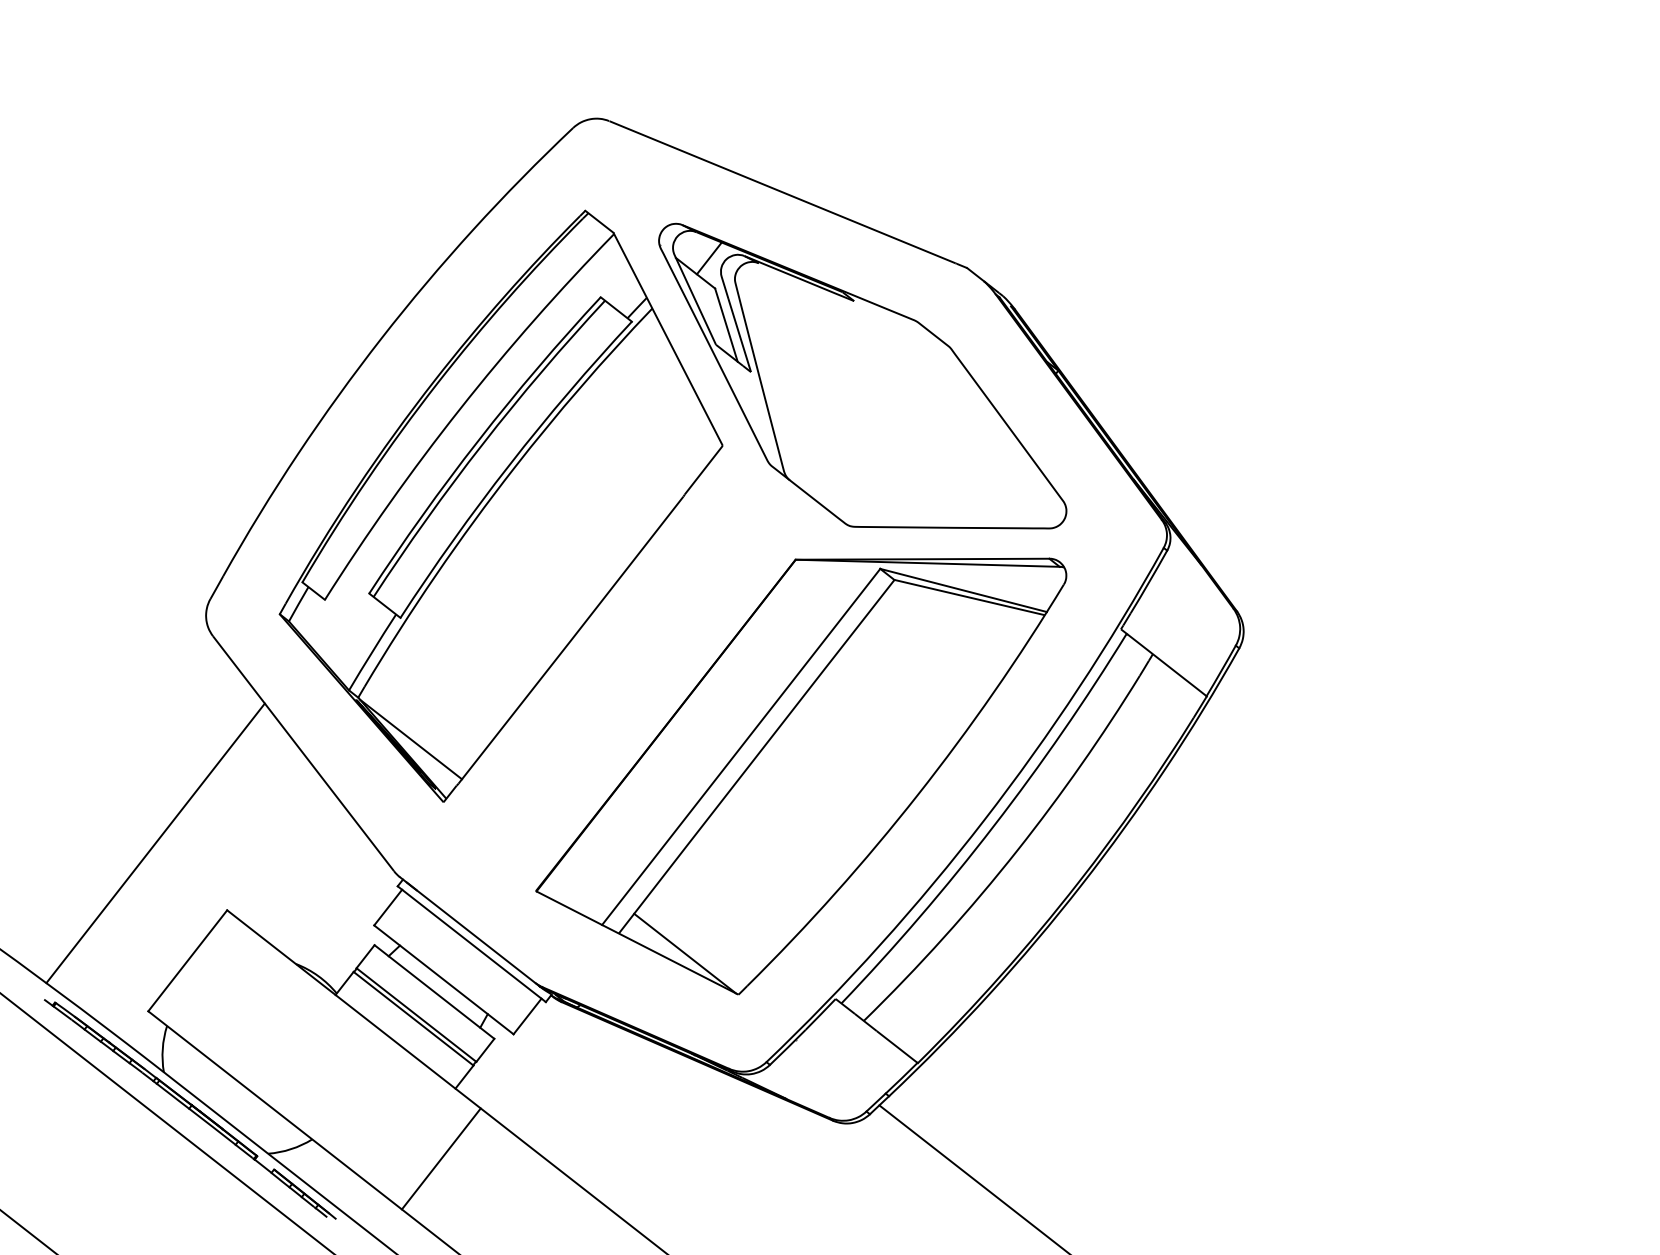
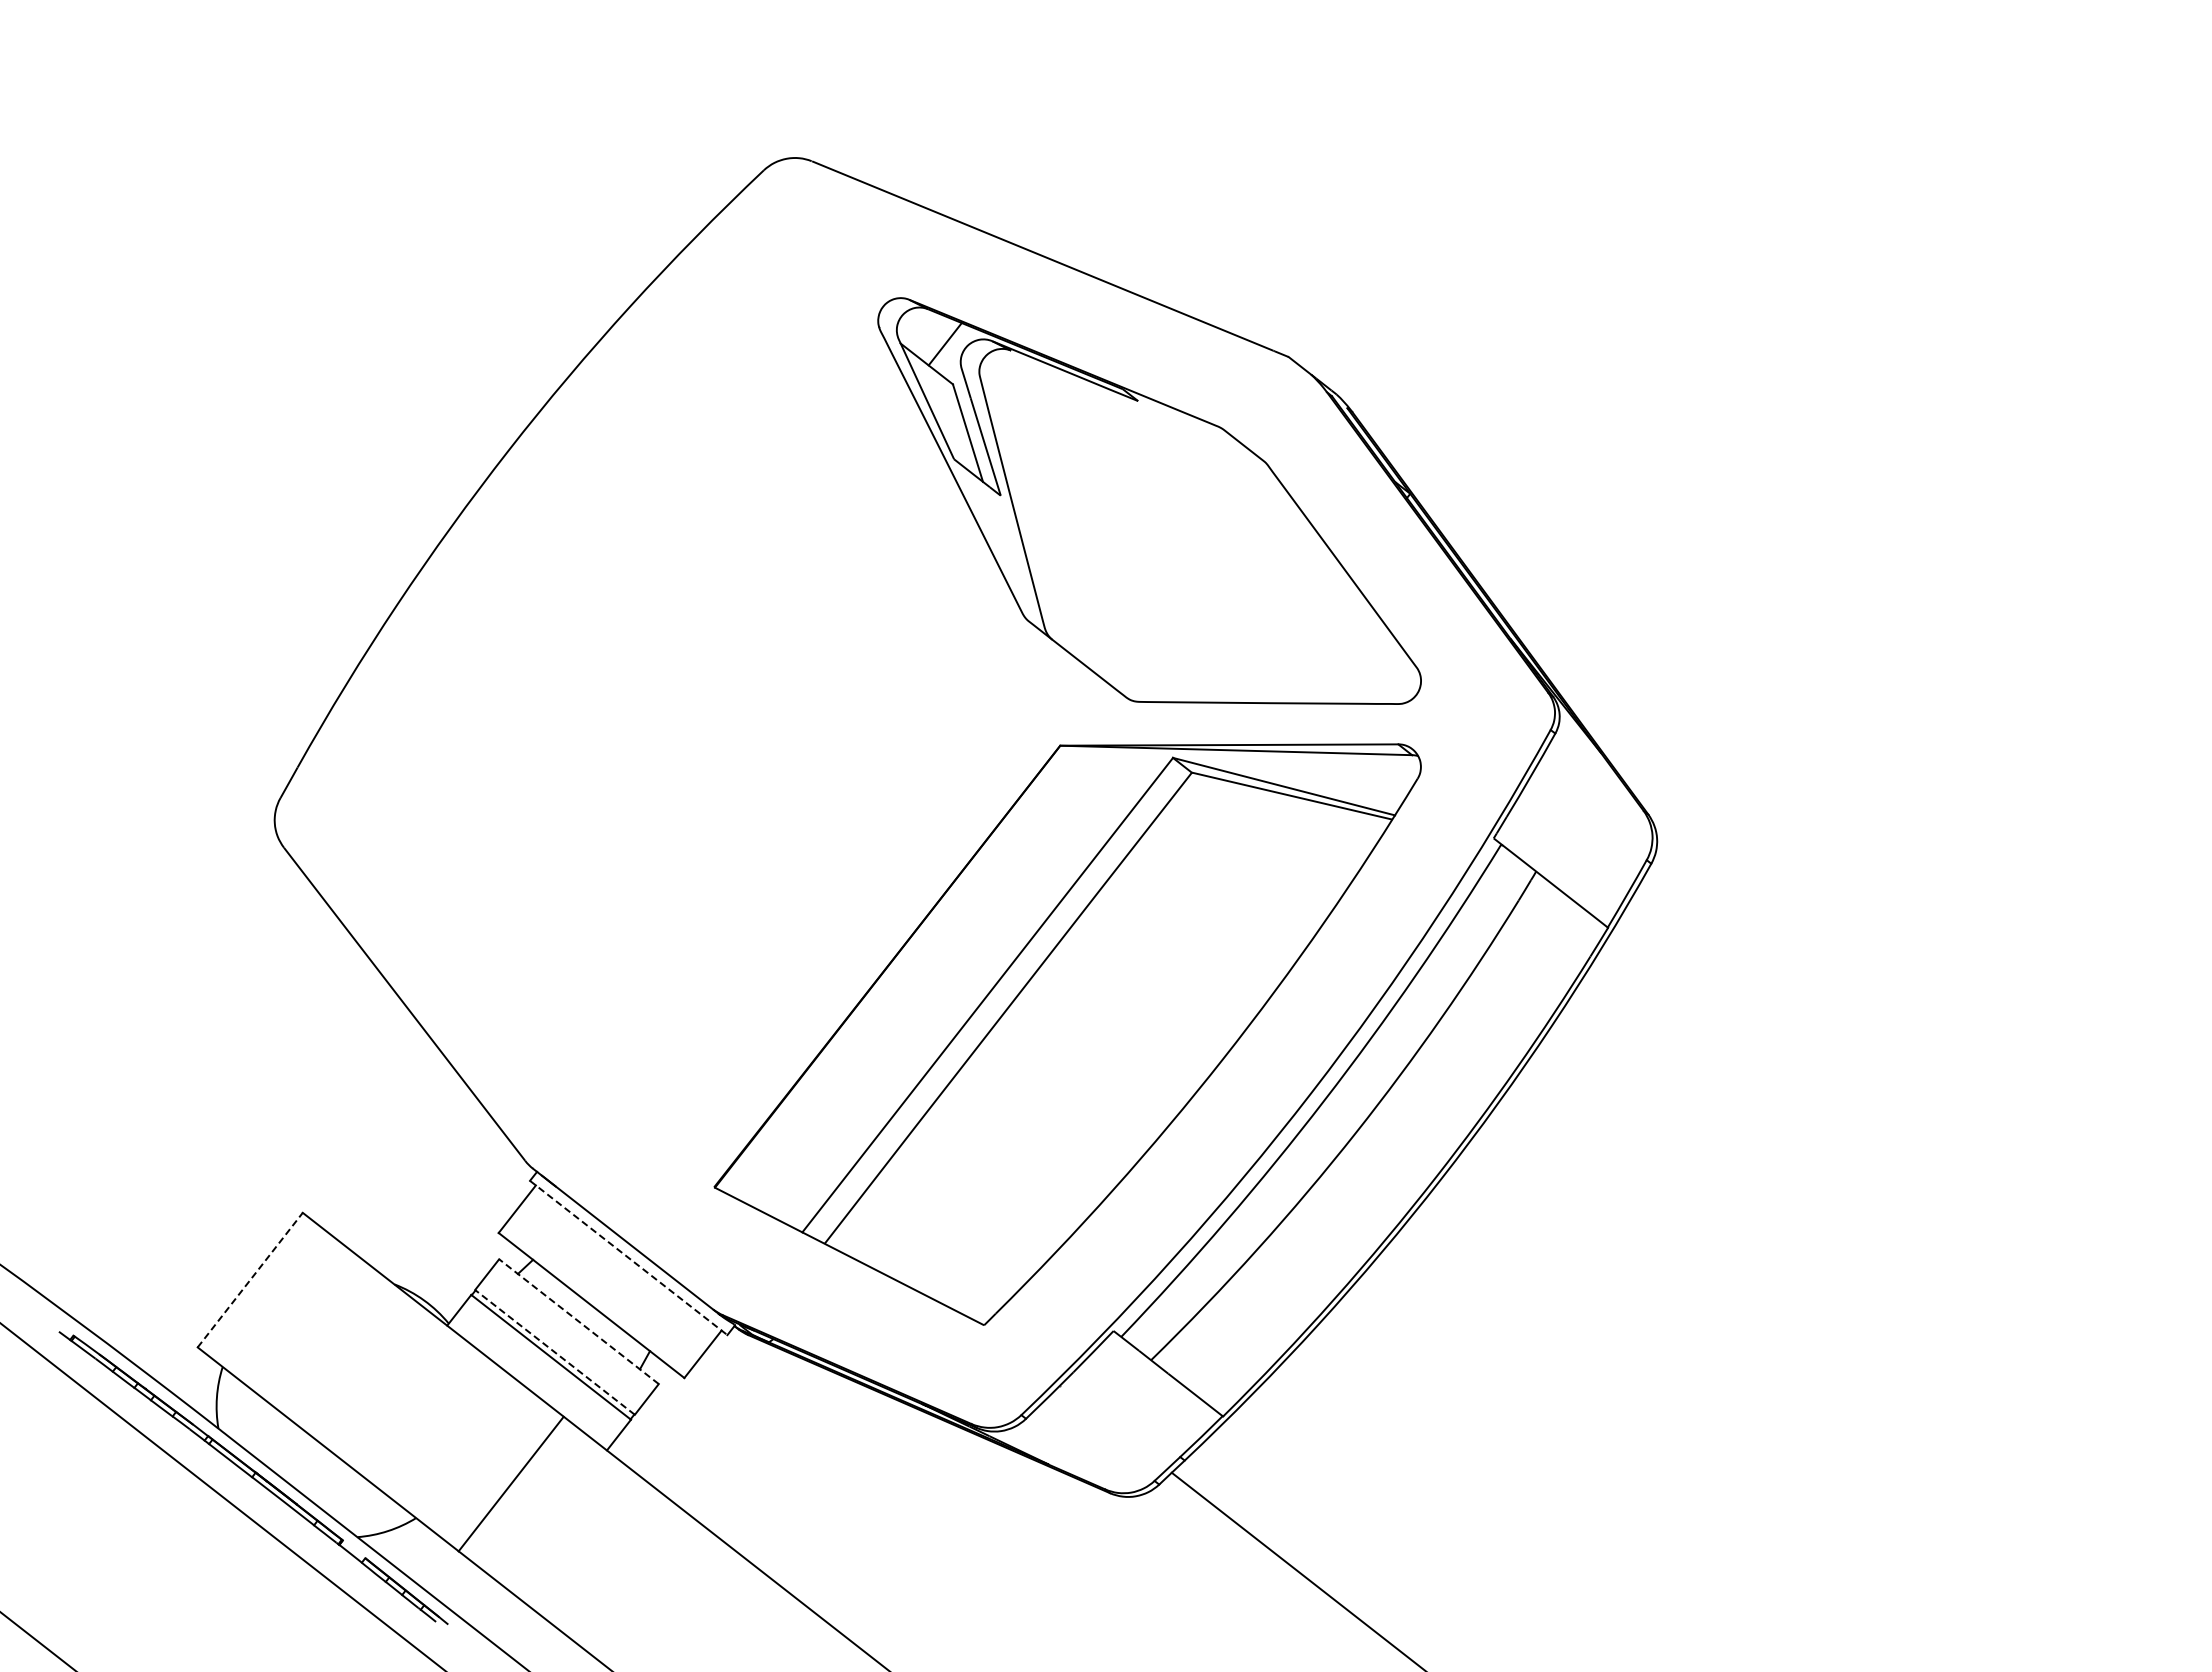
part: (500, 506) -> (667, 674), removed
line: (155, 843) -> (207, 1123), removed
line: (472, 944) -> (629, 1258), solid -> dashed
line: (684, 953) -> (912, 1270), removed
line: (187, 960) -> (250, 1279), solid -> dashed
line: (434, 991) -> (578, 1321), solid -> dashed
line: (416, 1015) -> (554, 1352), solid -> dashed
line: (440, 1158) -> (510, 1483), moved

